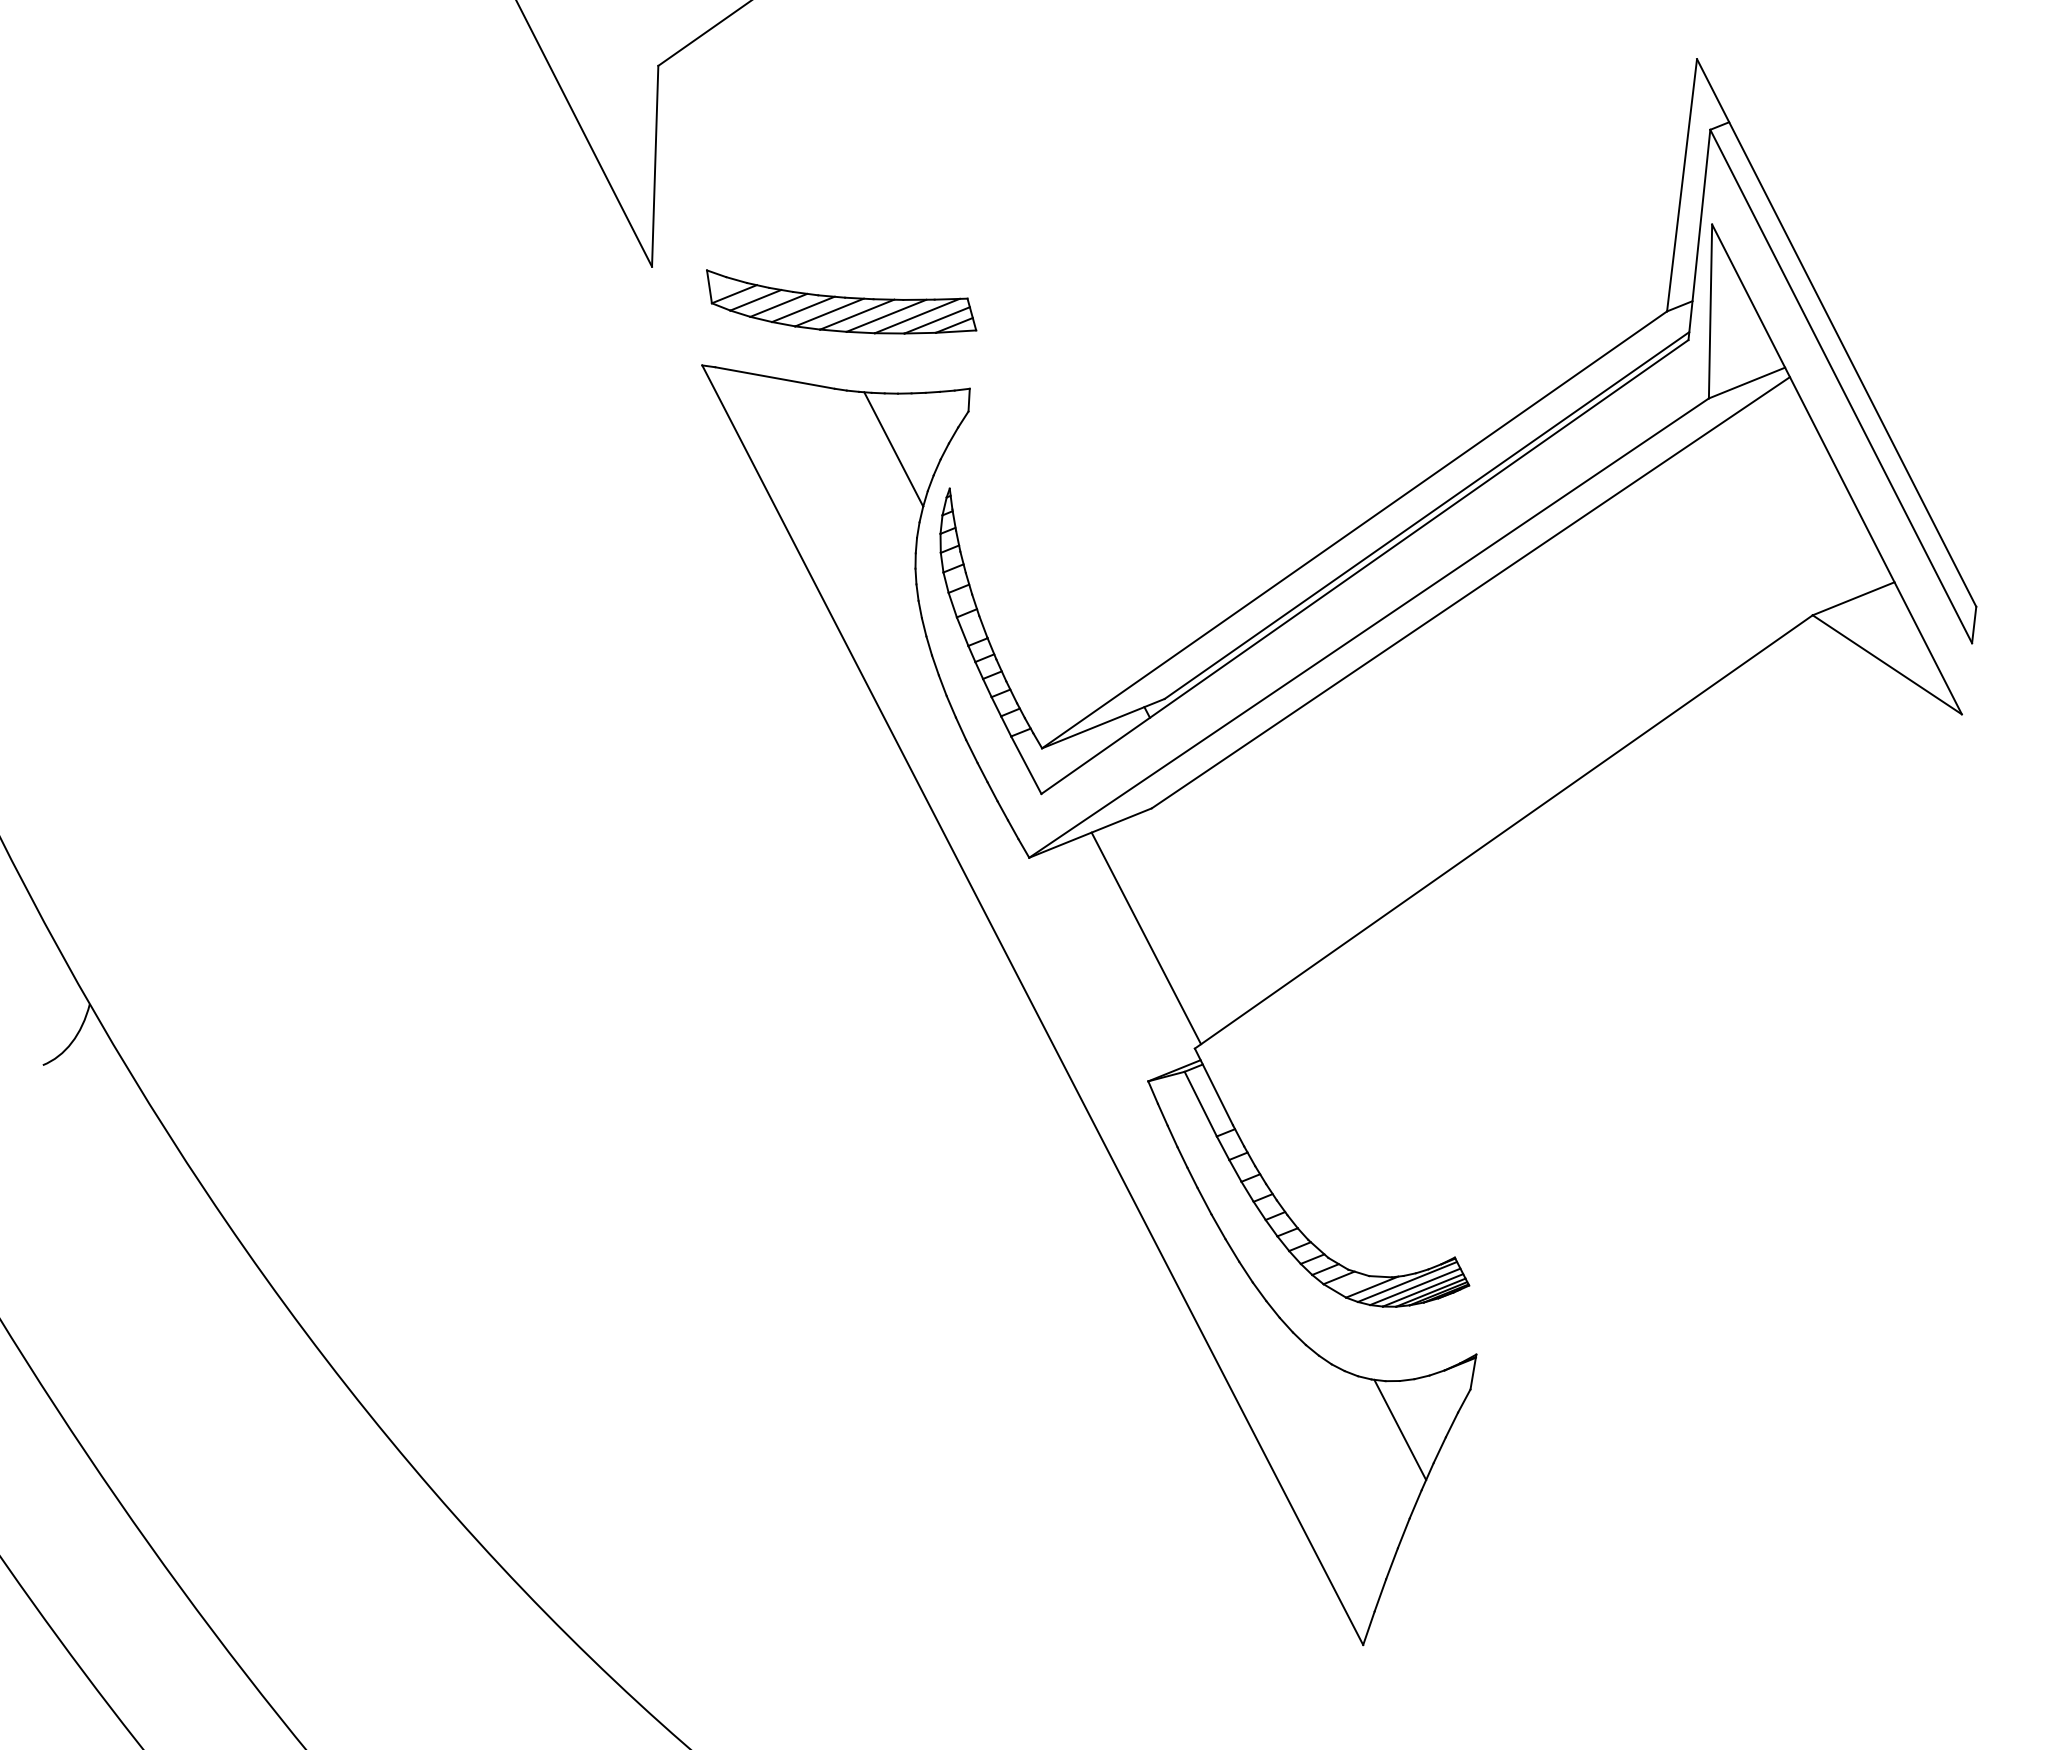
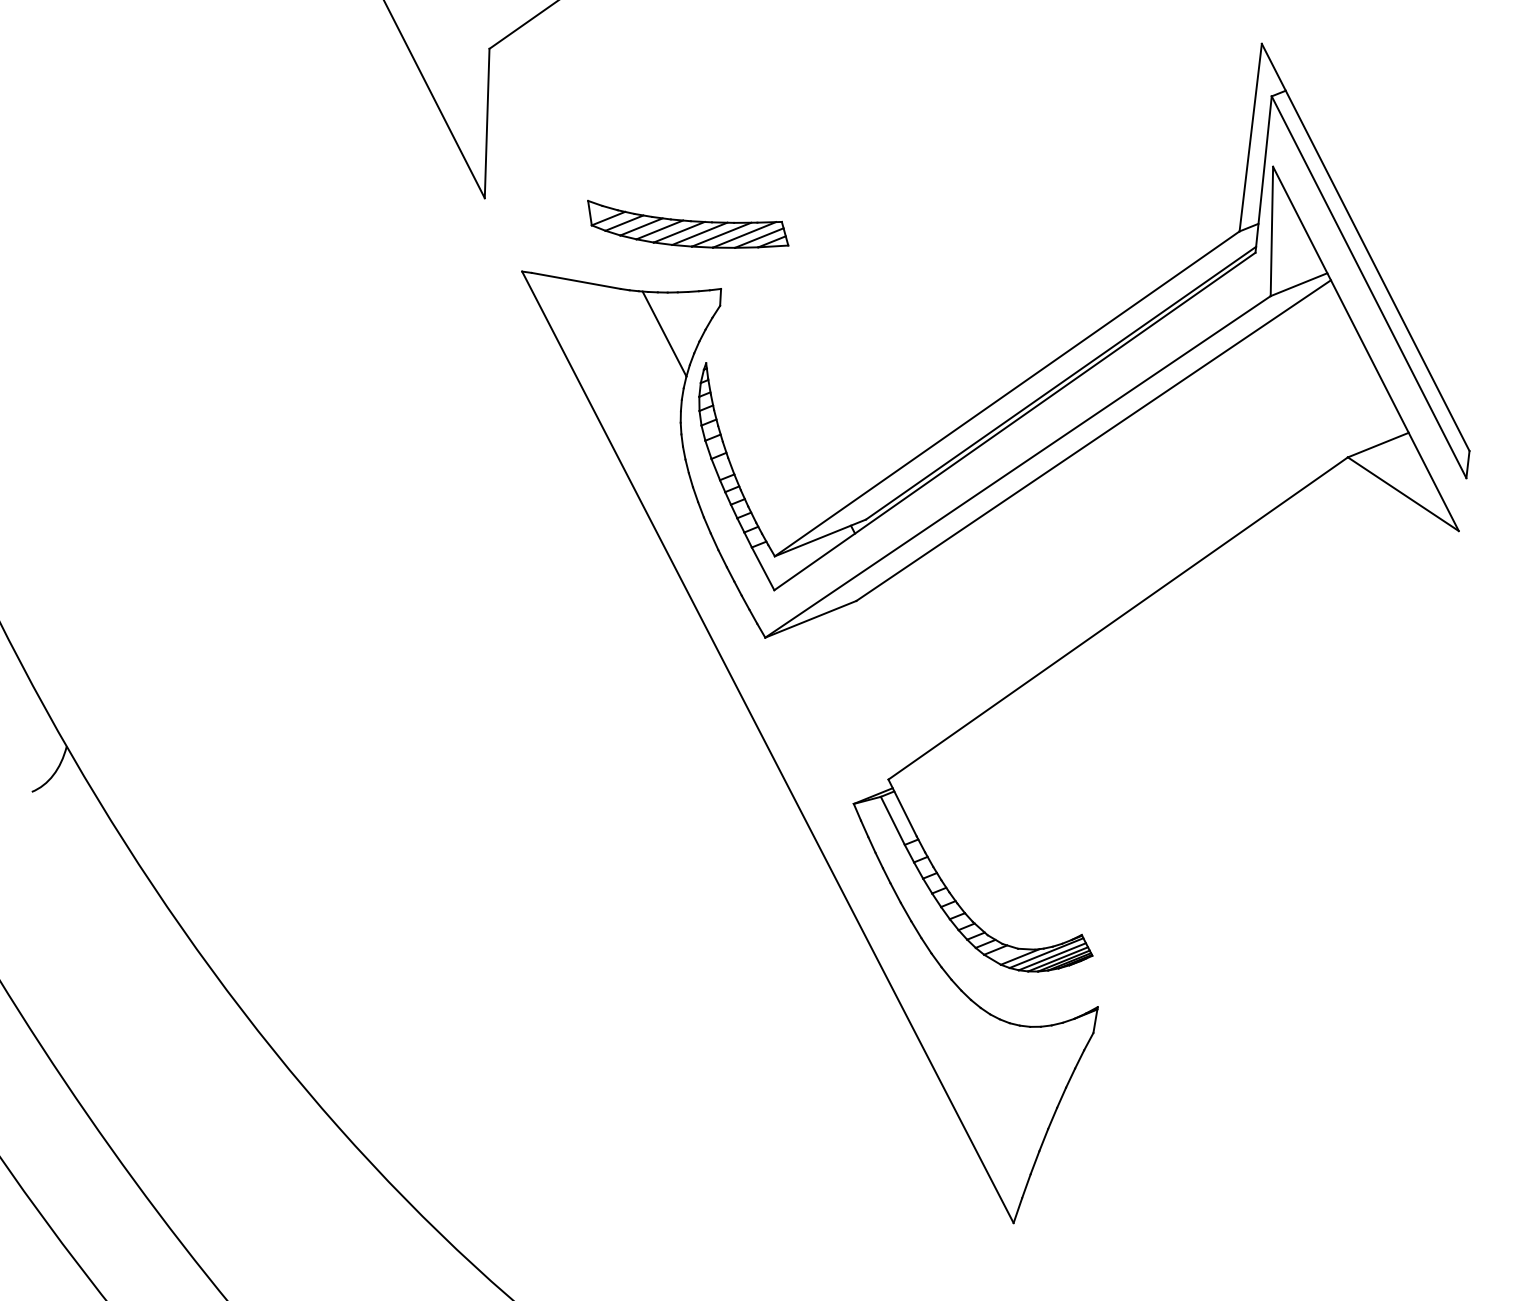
part: (841, 301) -> (688, 224), moved
line: (1146, 938) -> (852, 697), removed
line: (1400, 1429) -> (1041, 1062), removed

